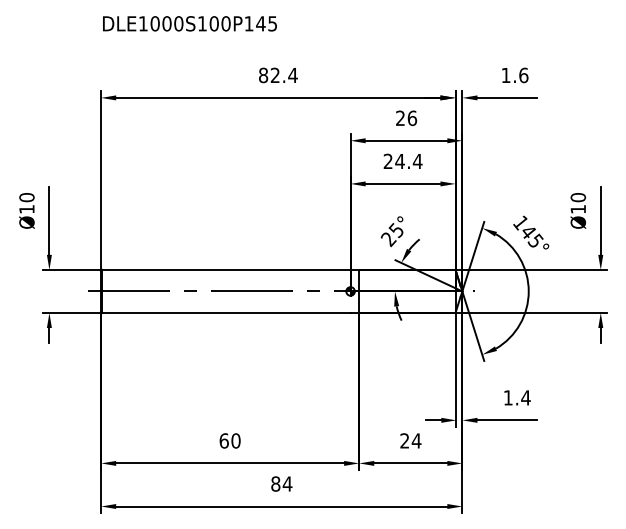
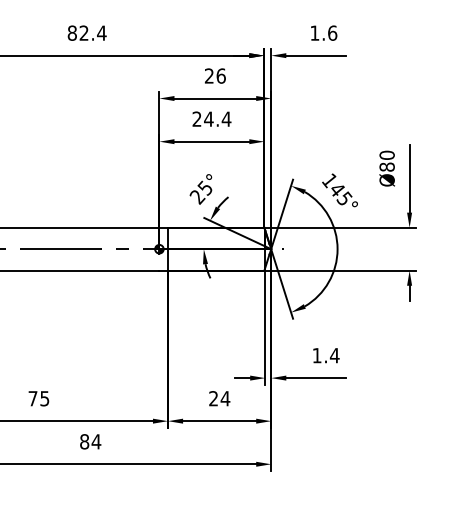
text: (578, 208) -> (387, 166), Ø10 -> Ø80
text: (229, 440) -> (38, 398), 60 -> 75

